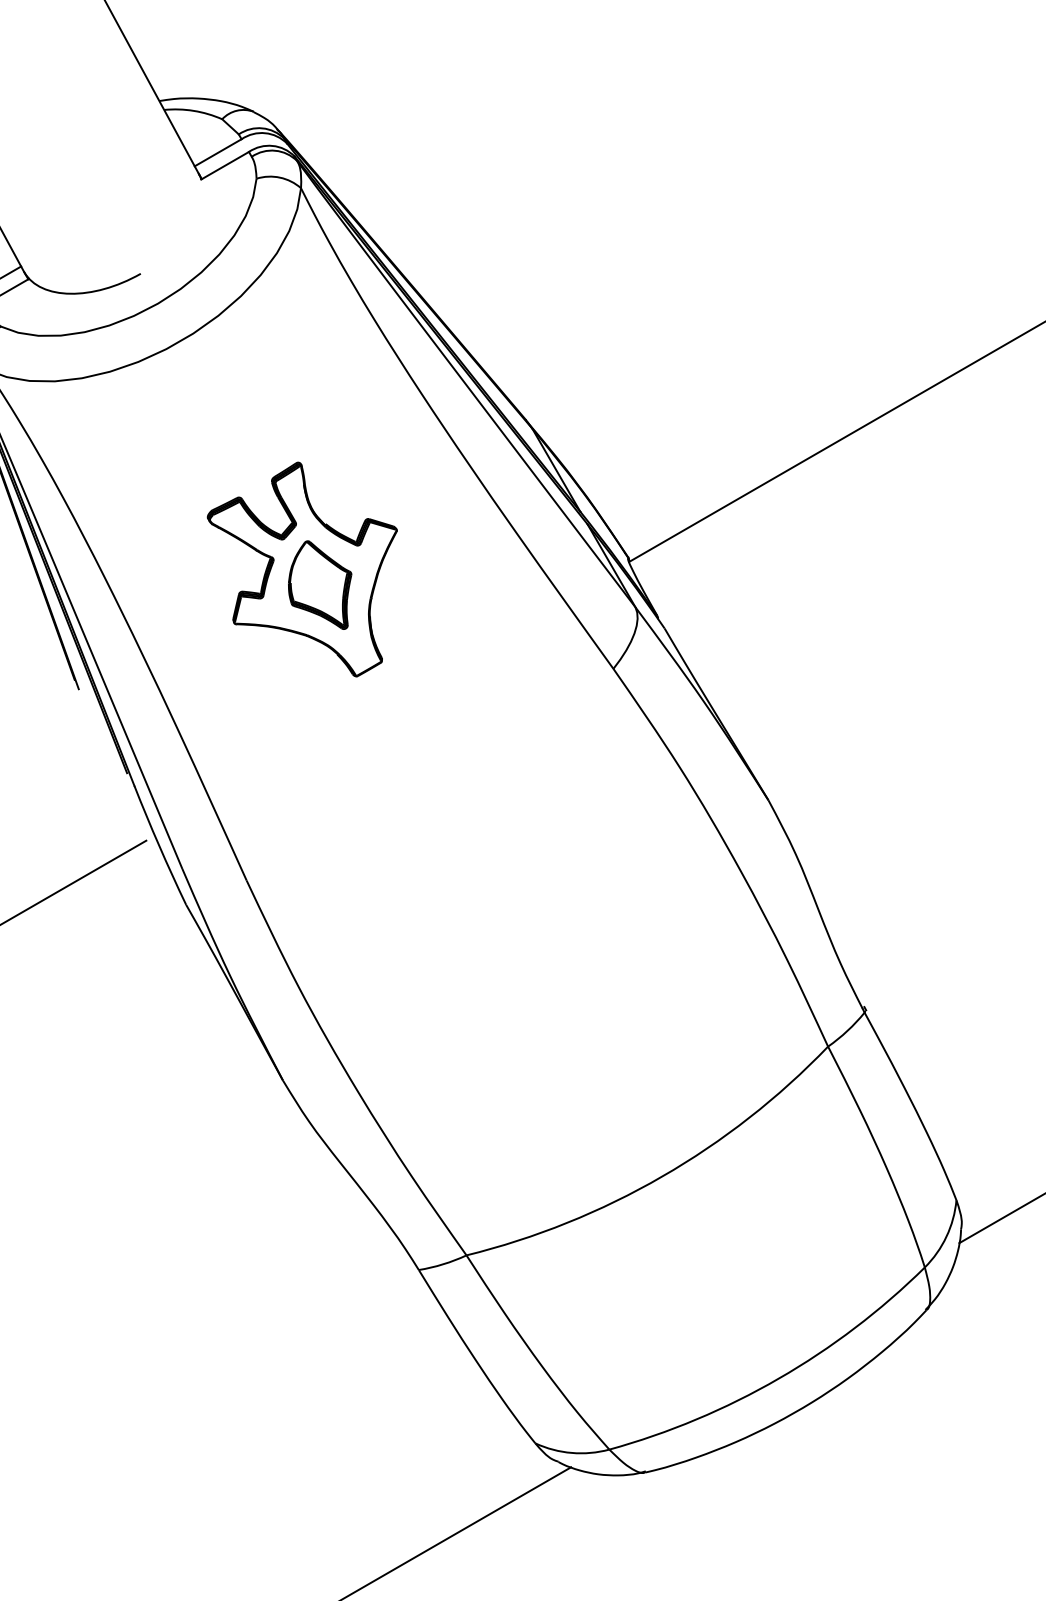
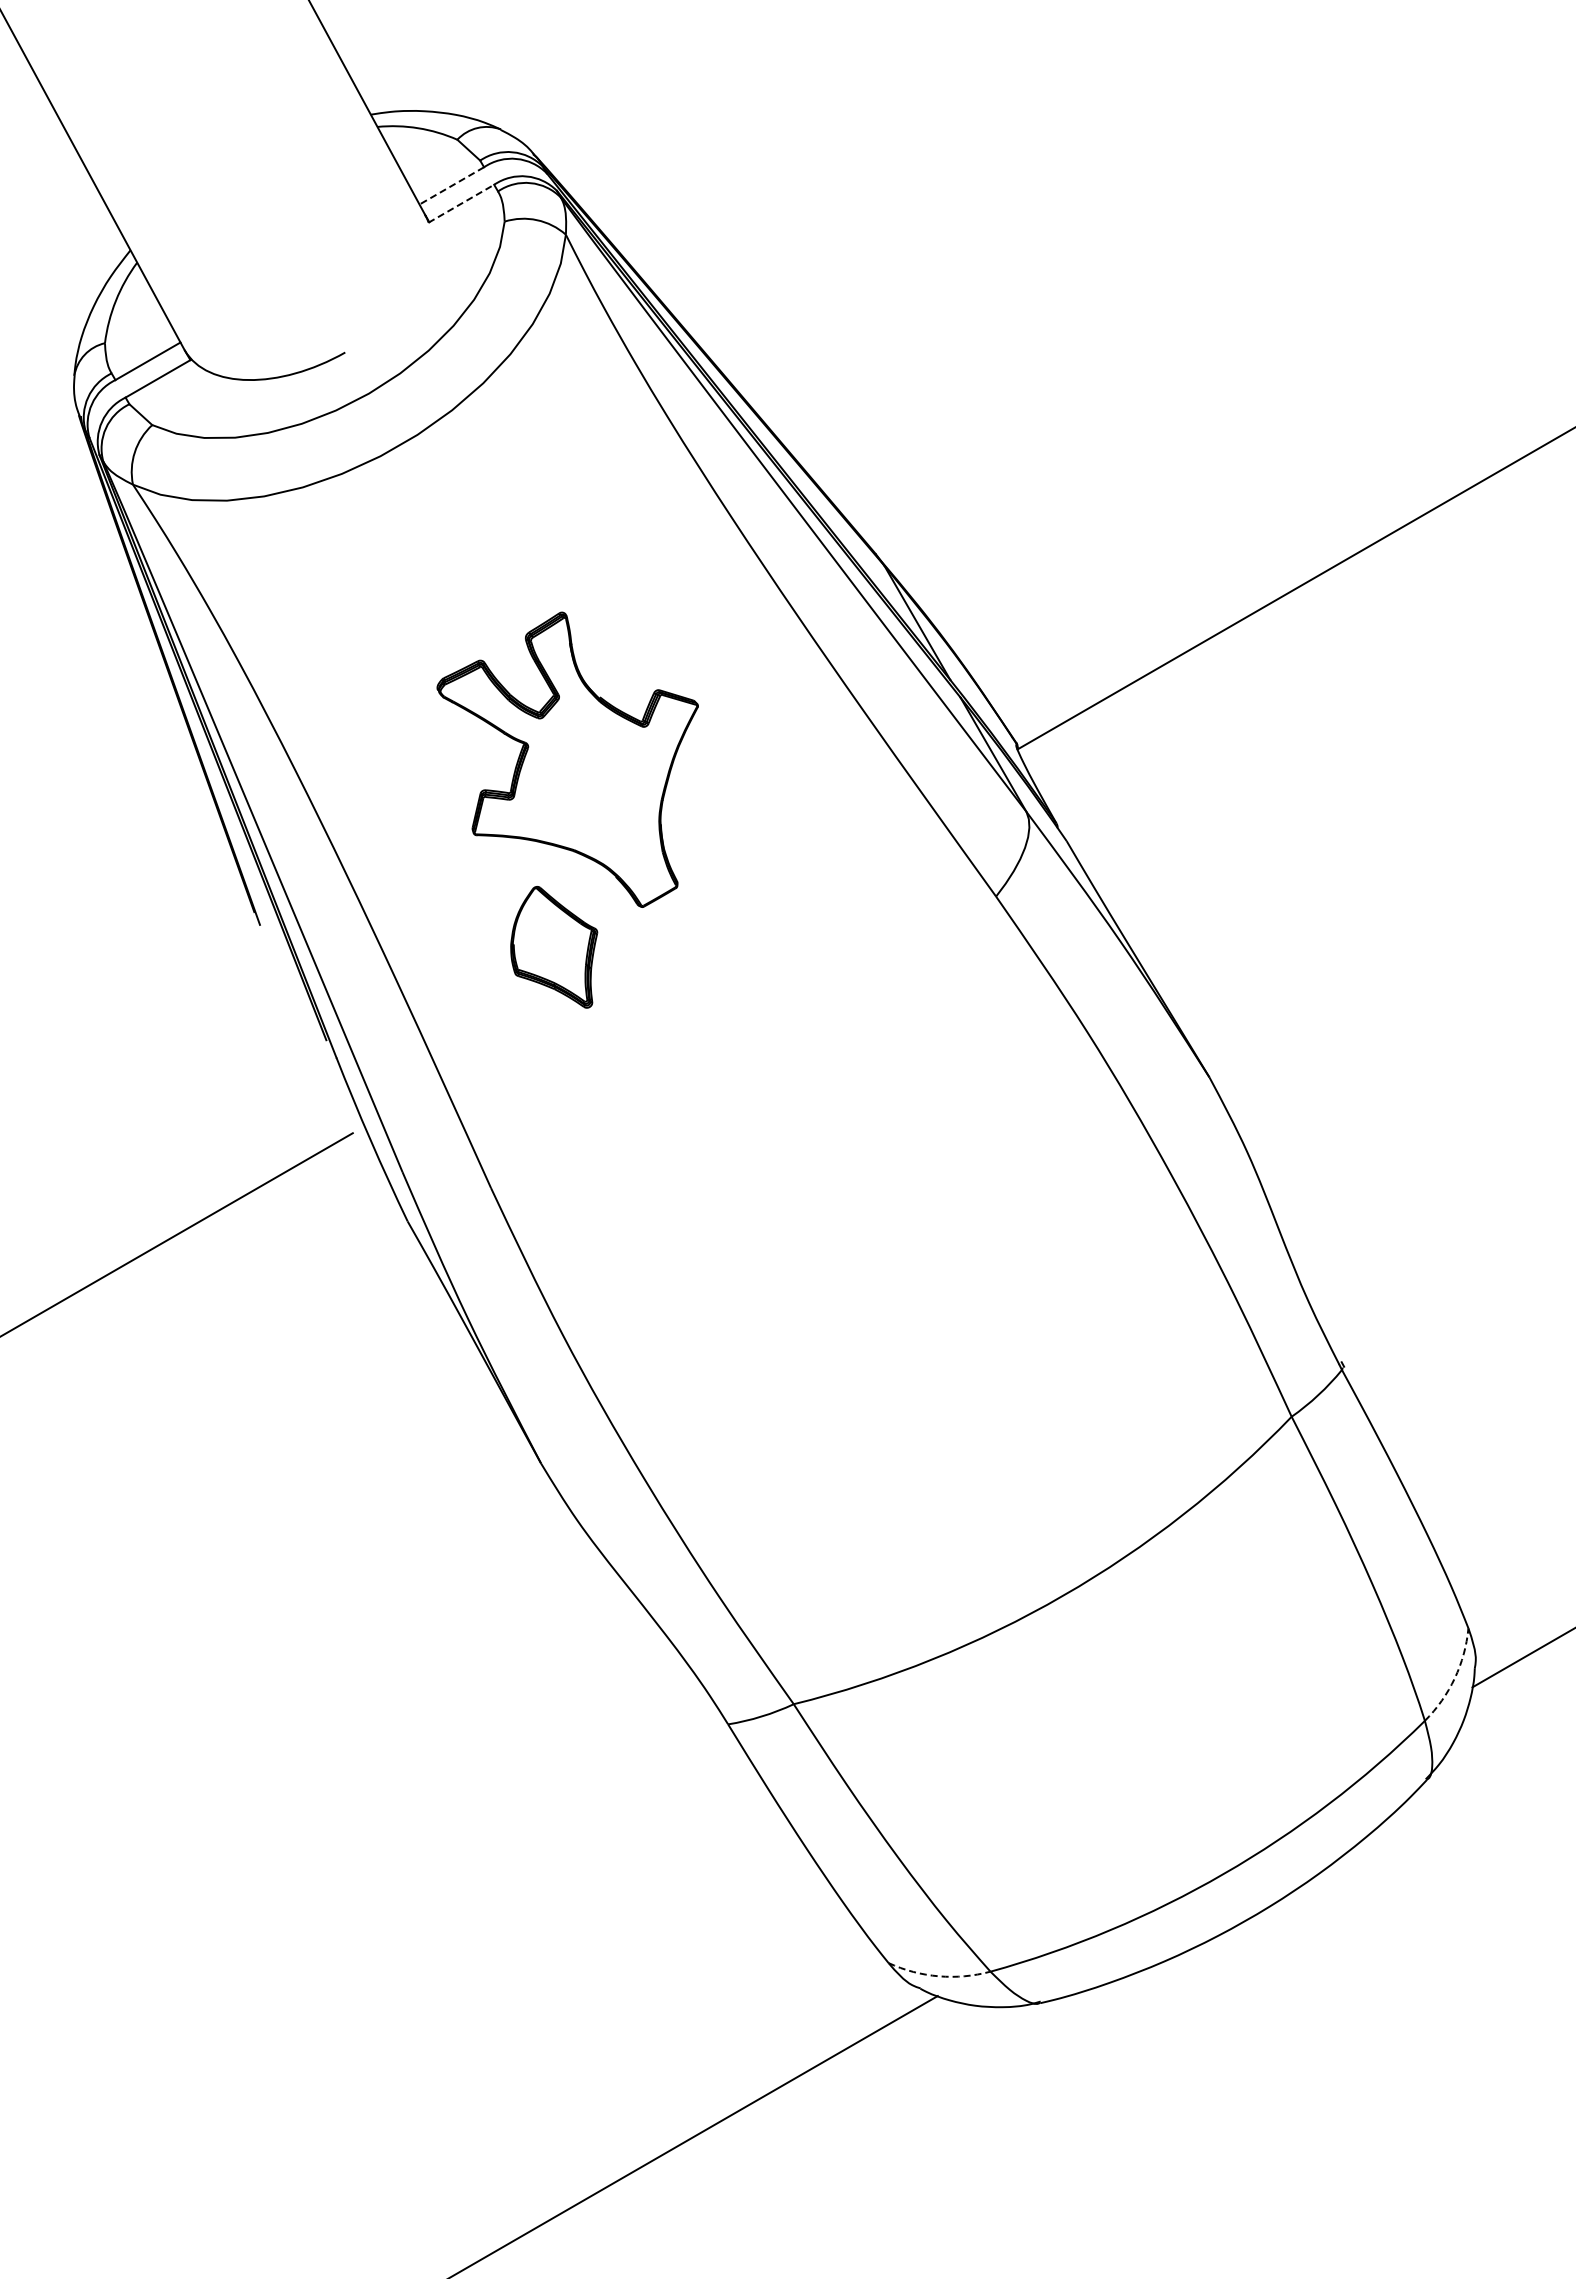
line: (217, 153) -> (451, 186), solid -> dashed
line: (225, 165) -> (461, 203), solid -> dashed
part: (320, 585) -> (554, 947), moved
arc: (946, 1236) -> (1454, 1678), solid -> dashed
arc: (571, 1453) -> (938, 1976), solid -> dashed

